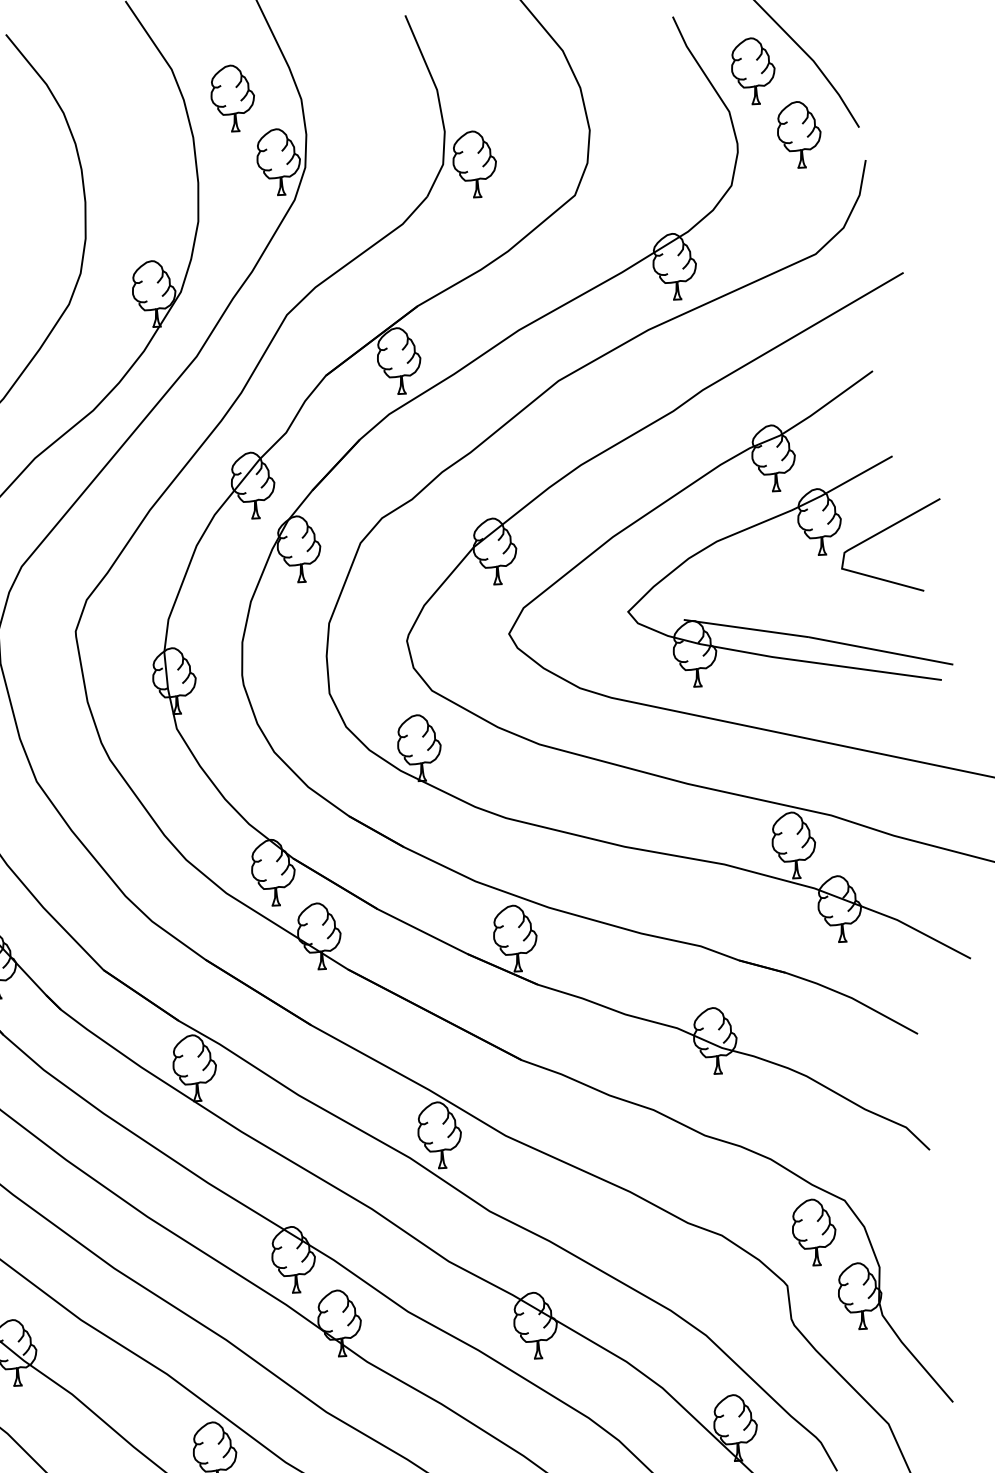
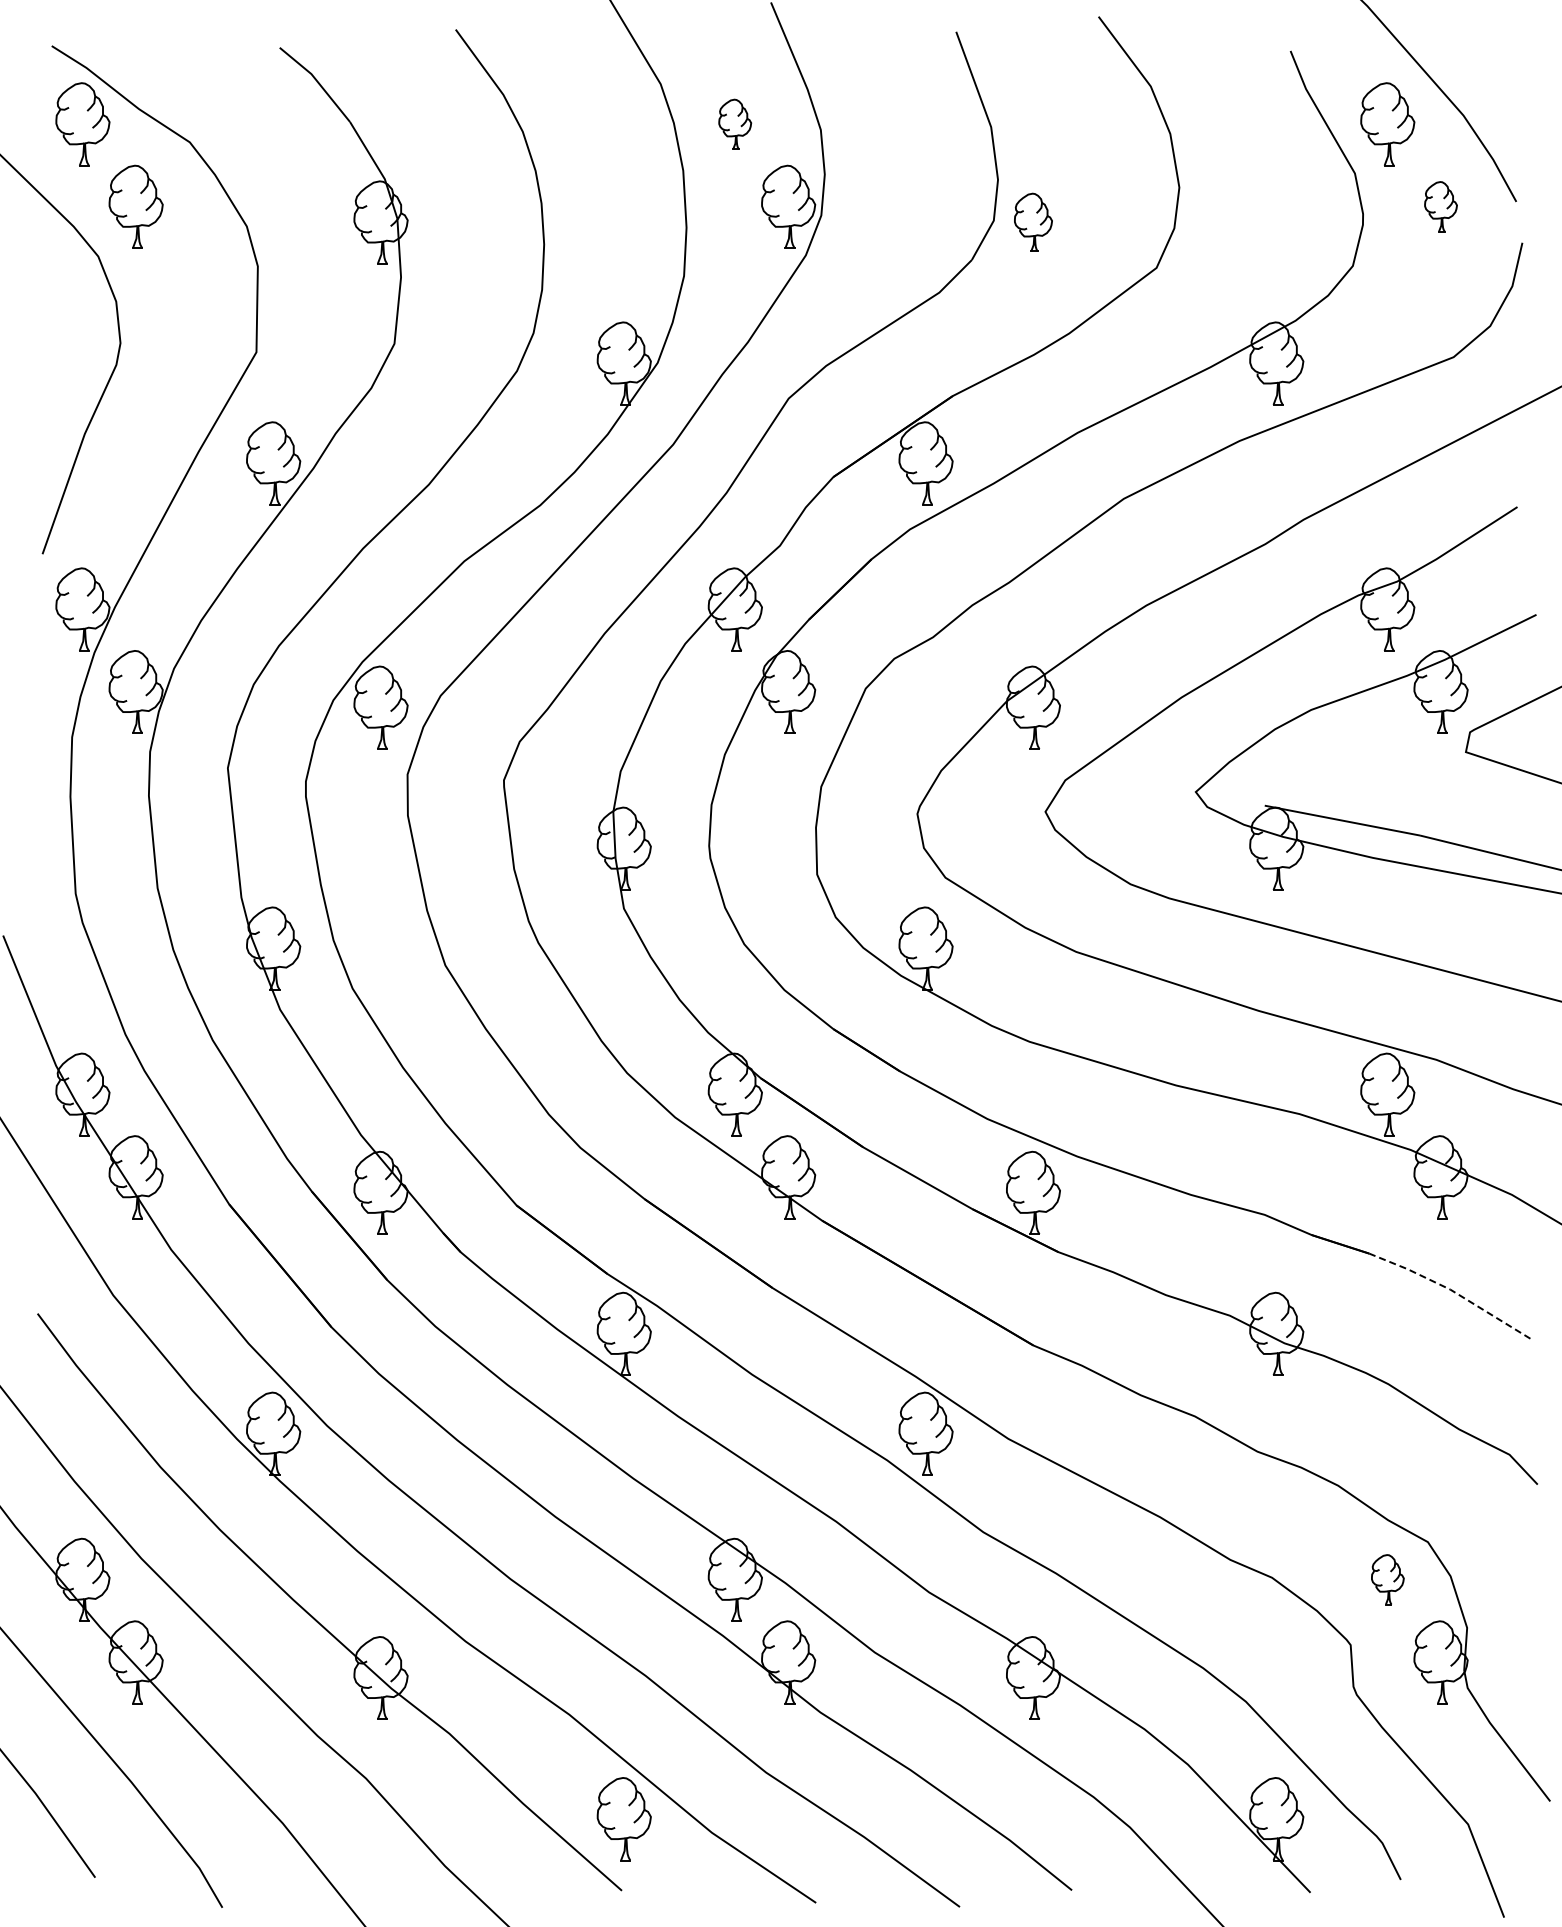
part: (232, 98) -> (734, 124), size x0.6
part: (798, 134) -> (1440, 206), size x0.6
part: (474, 164) -> (1033, 222), size x0.7
line: (853, 998) -> (1451, 1290), solid -> dashed
part: (814, 1232) -> (1387, 1579), size x0.6

